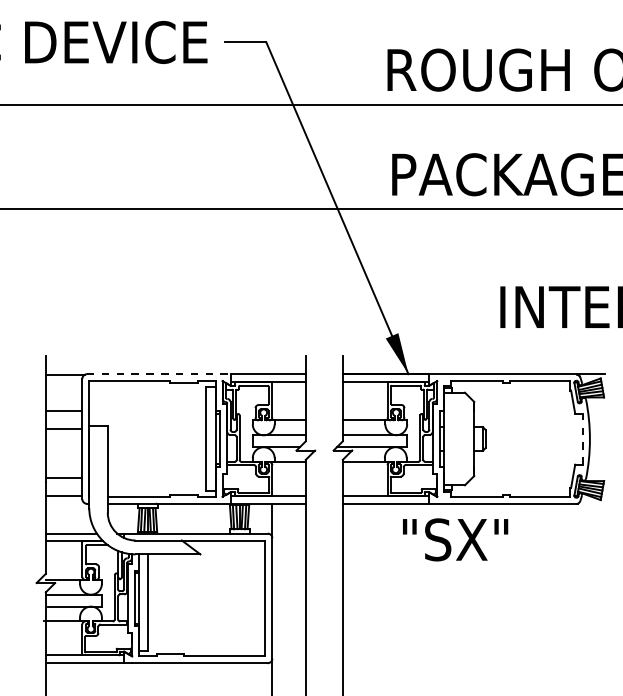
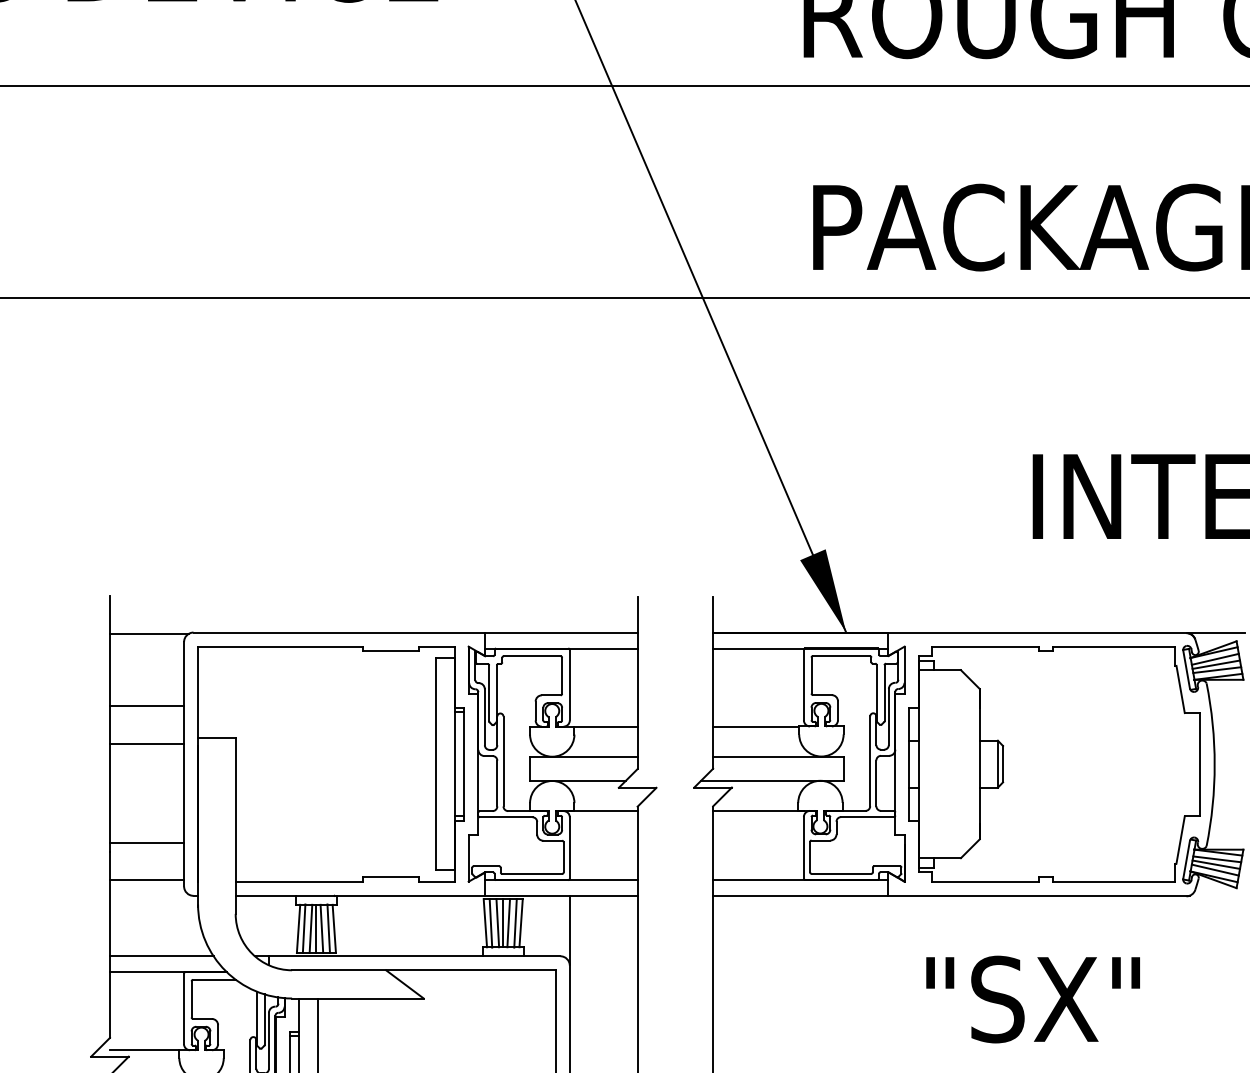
line: (158, 374) -> (338, 633), dashed -> solid
line: (582, 438) -> (1199, 763), dashed -> solid
text: (455, 539) -> (1033, 998), moved

